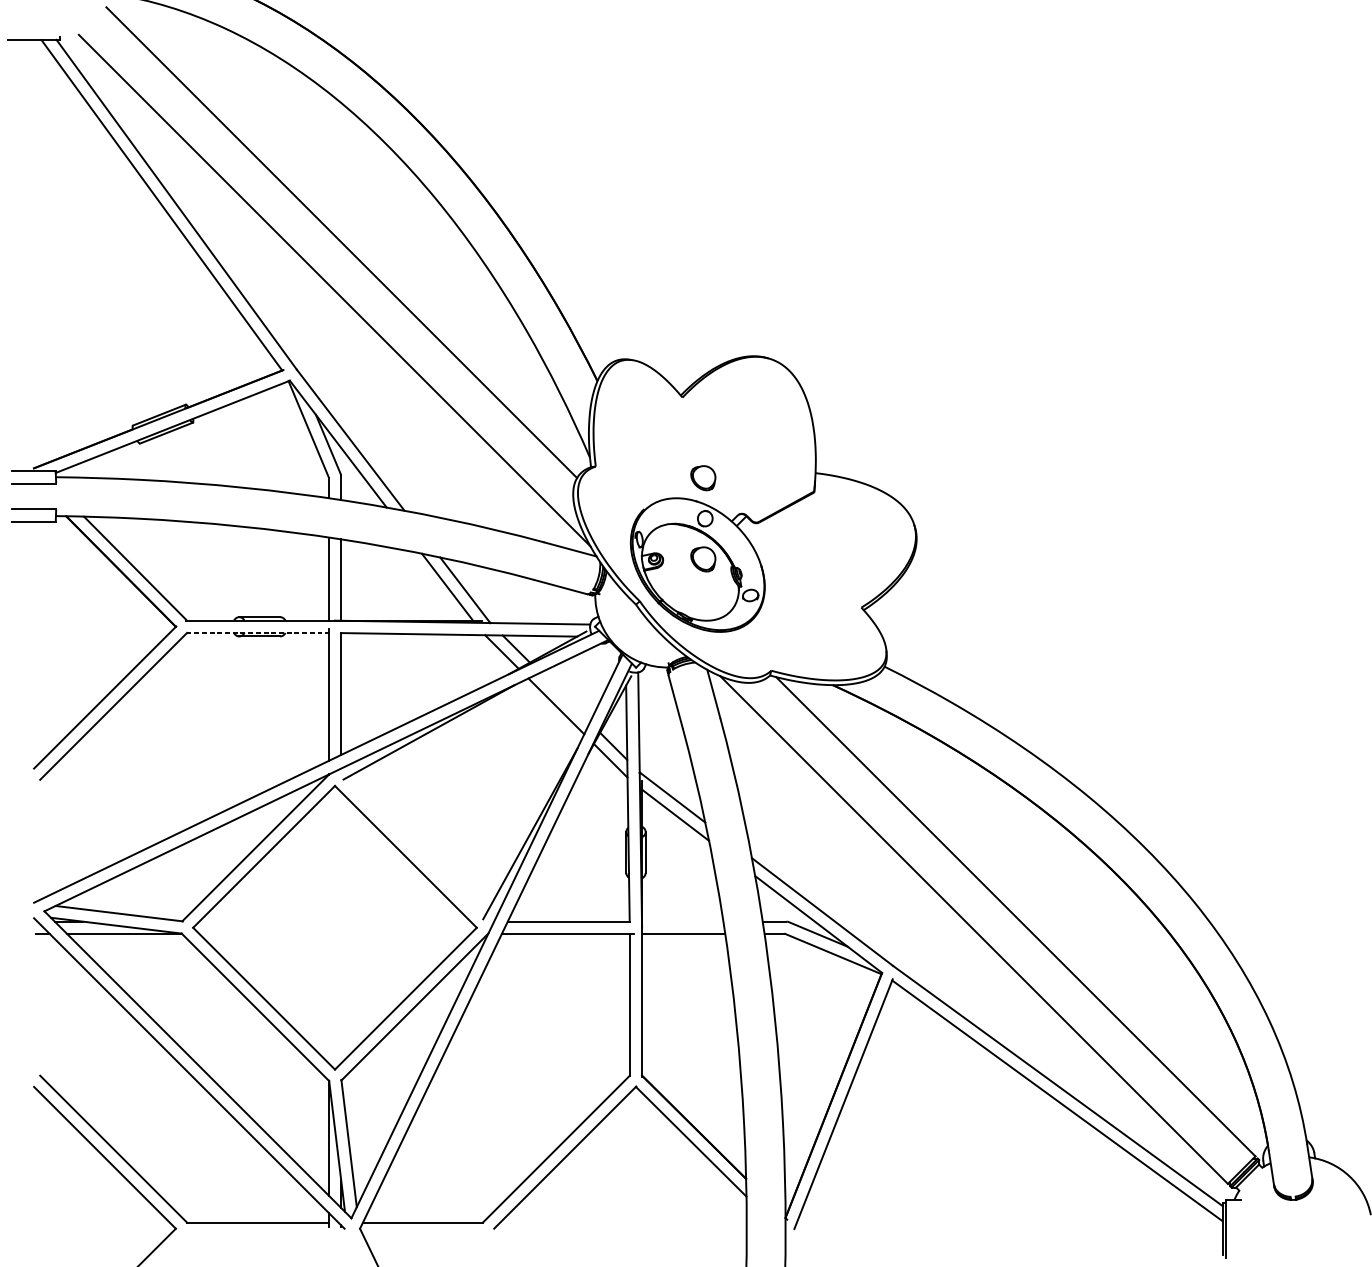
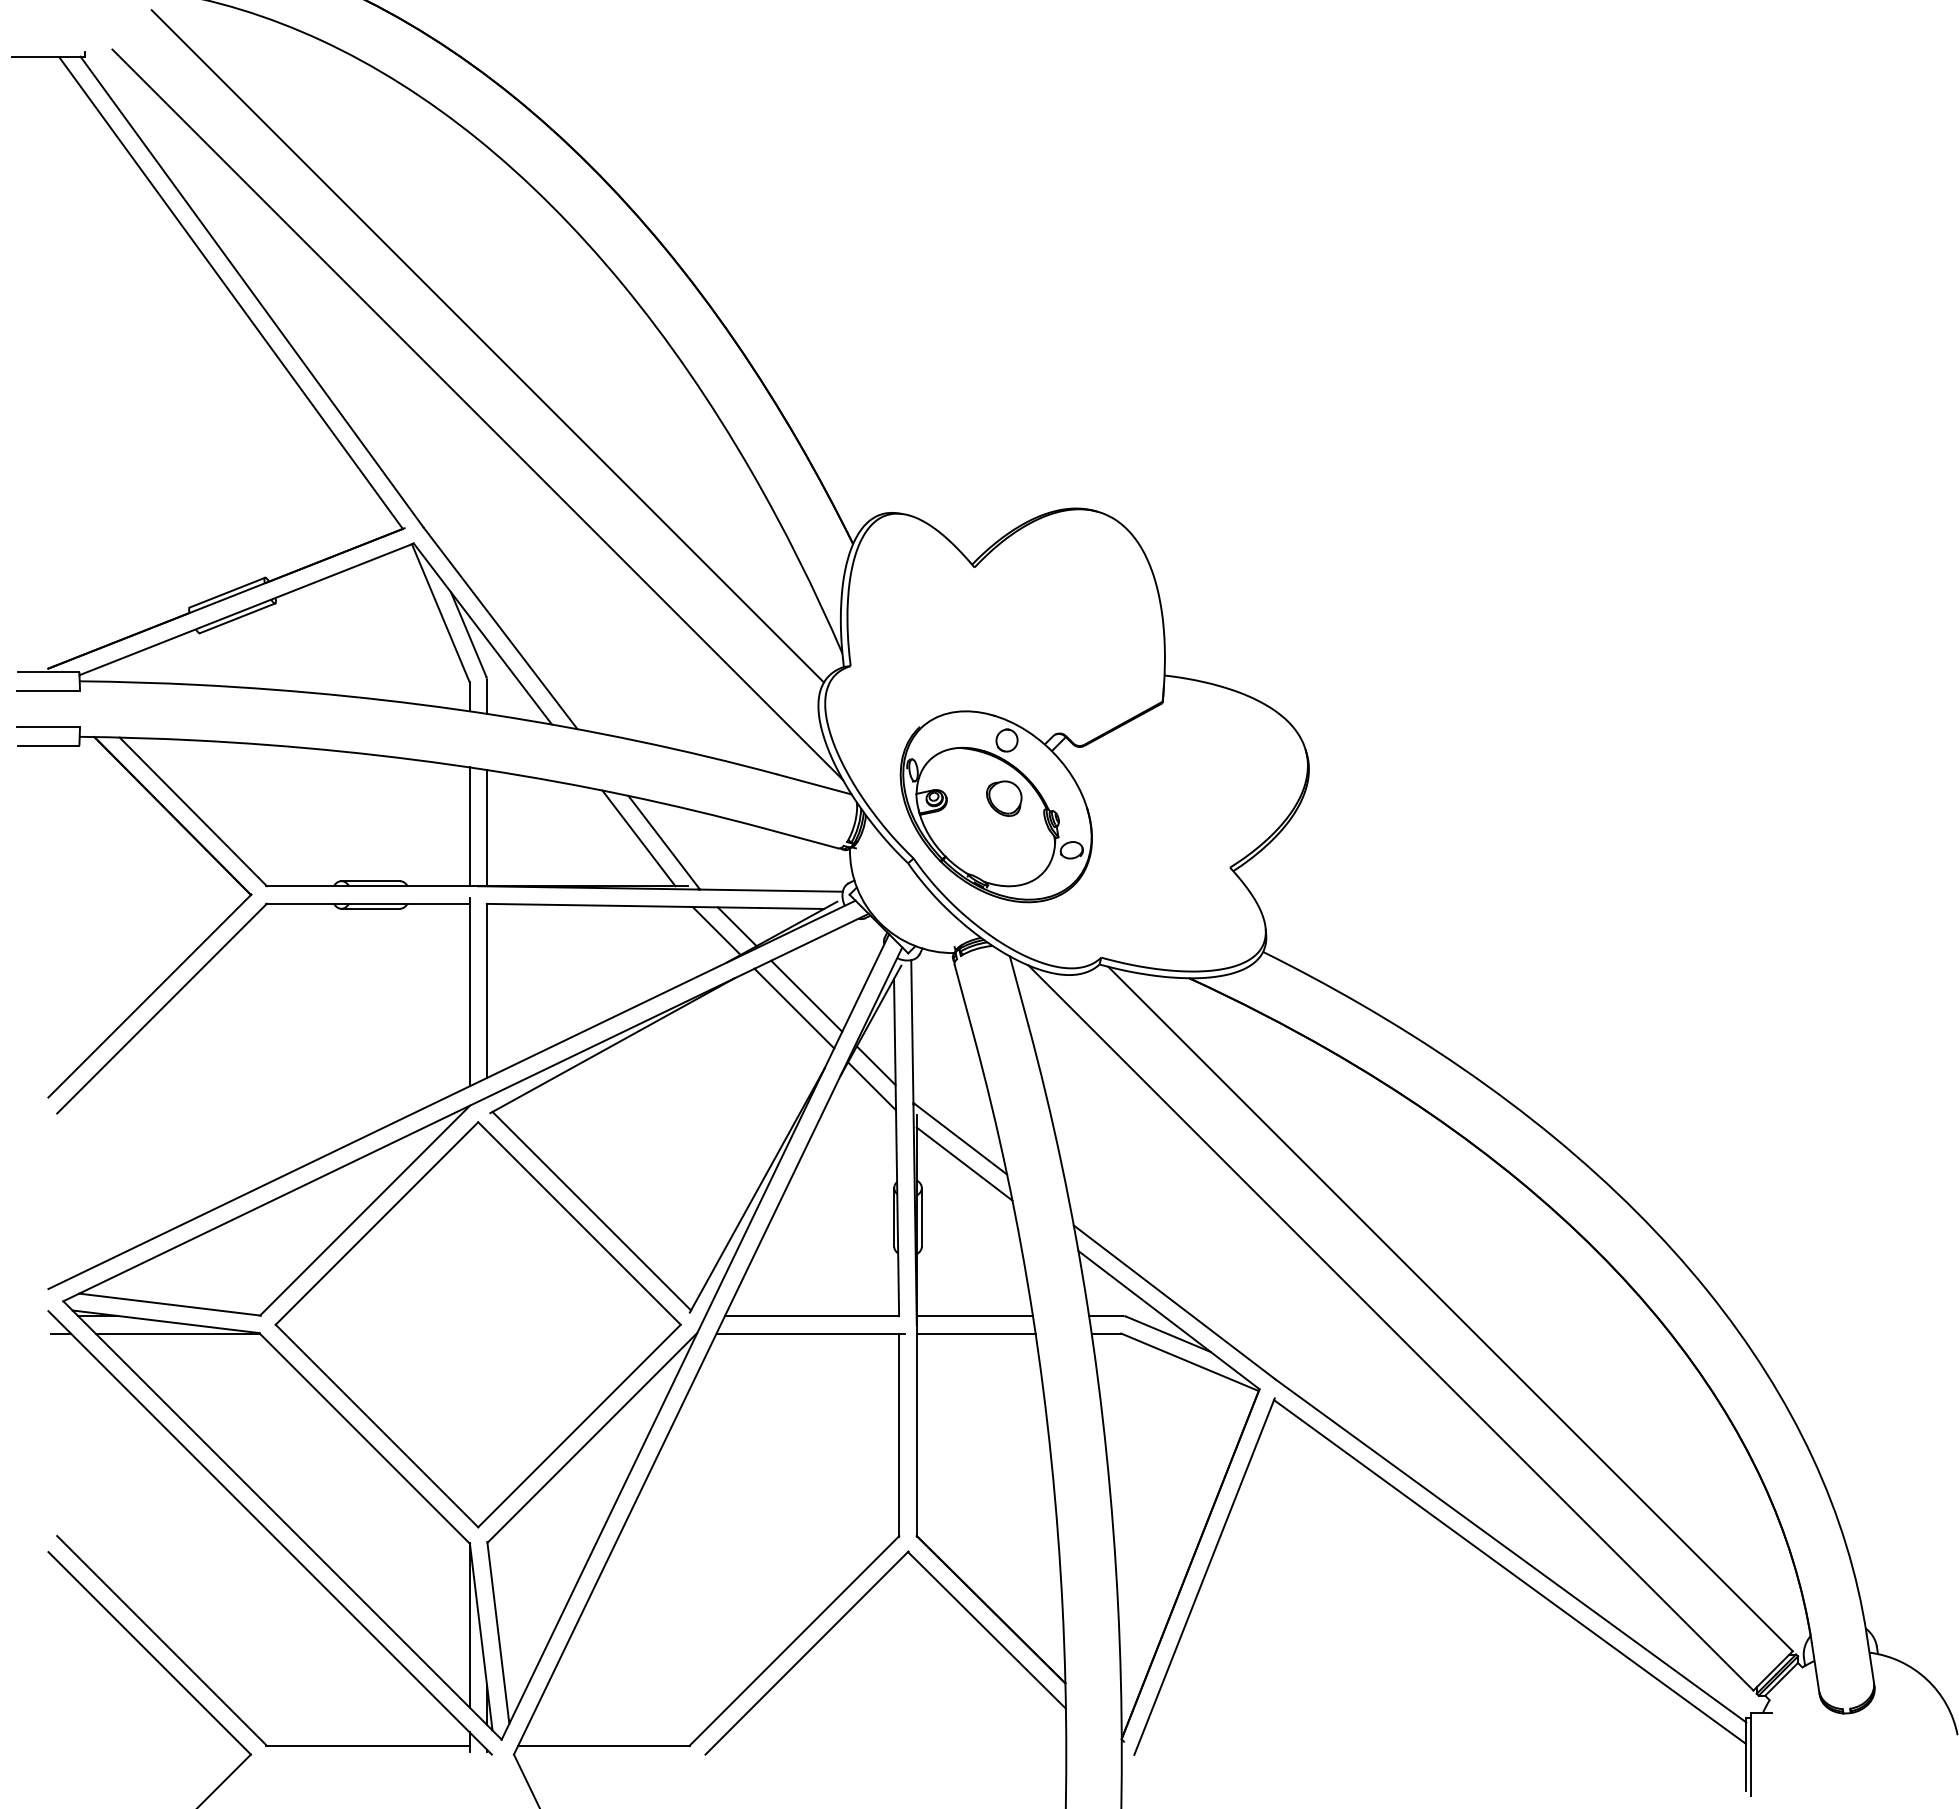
part: (703, 478) -> (1004, 682), removed
line: (257, 632) -> (367, 903), dashed -> solid
line: (564, 697) -> (806, 995), added
line: (414, 847) -> (591, 1210), added
line: (682, 921) -> (974, 1316), added

